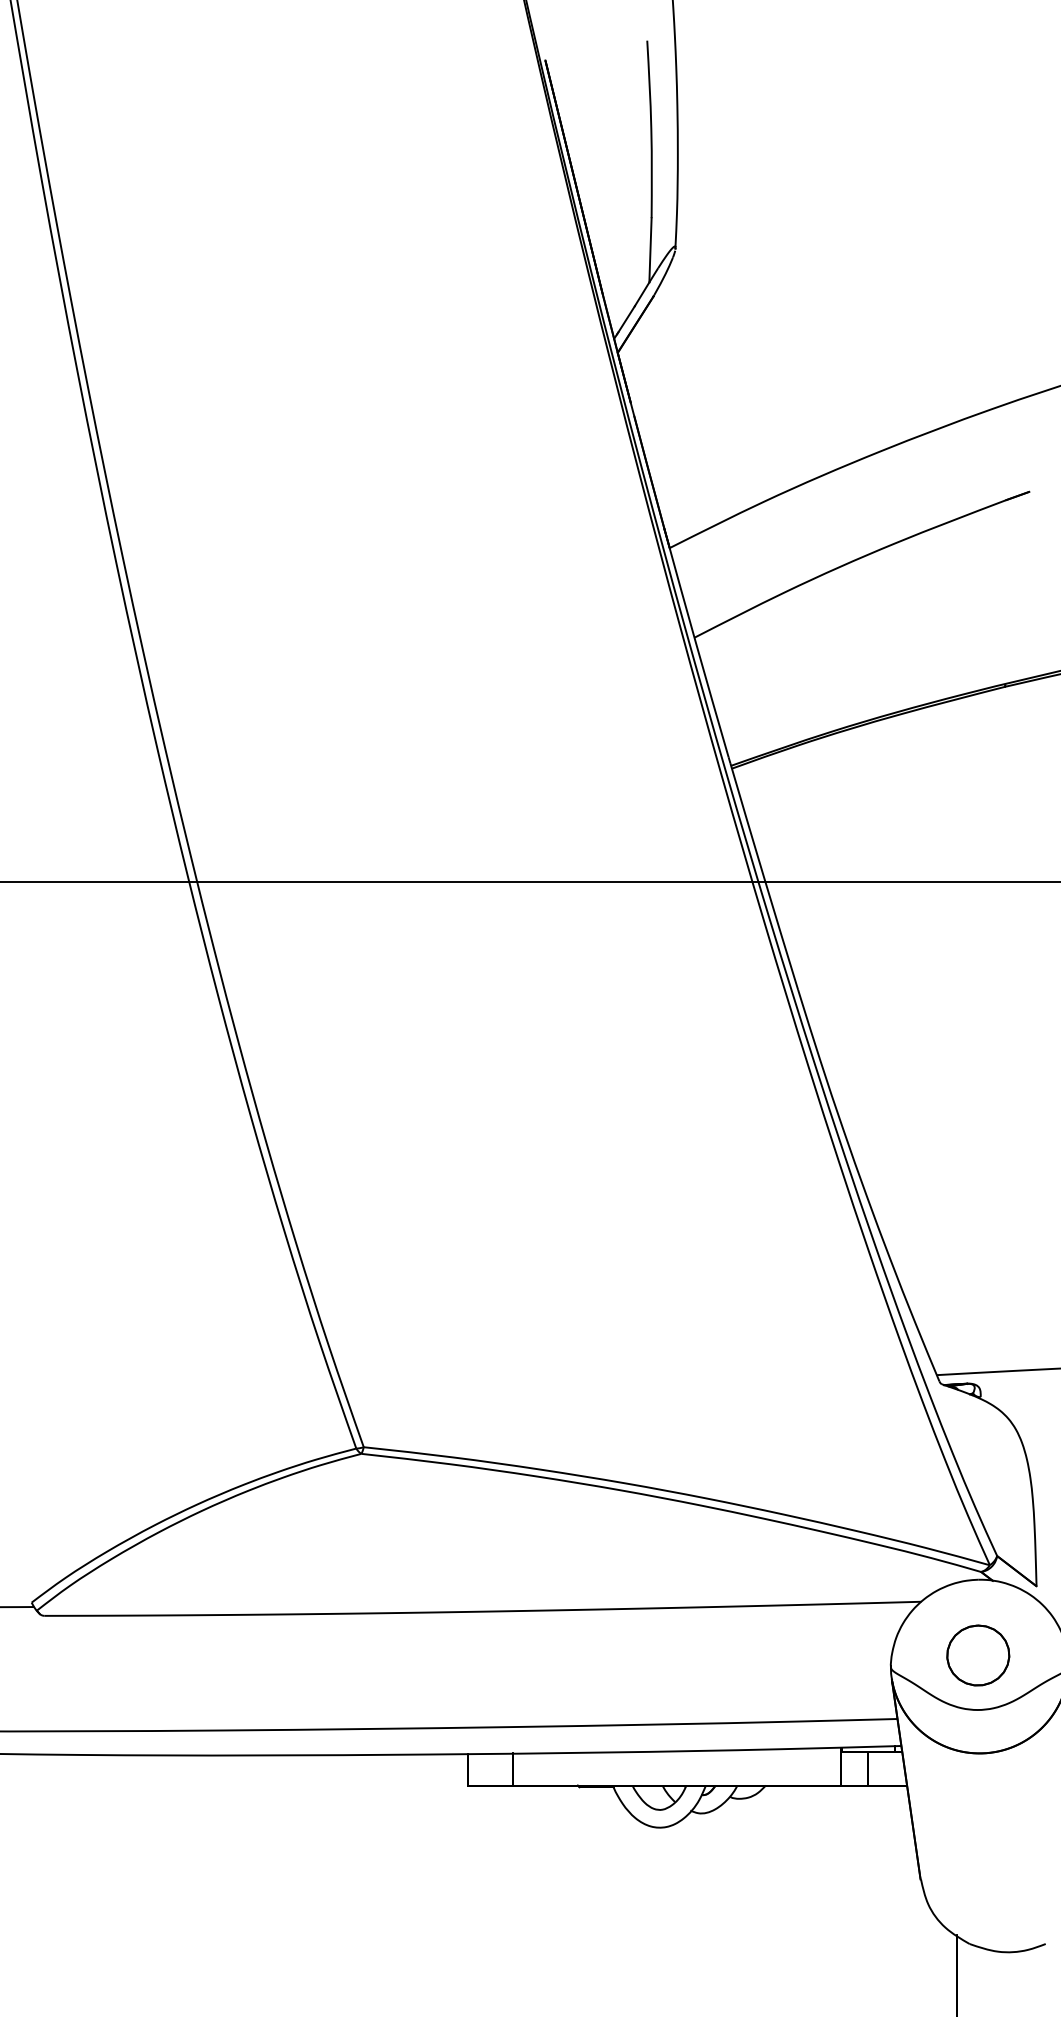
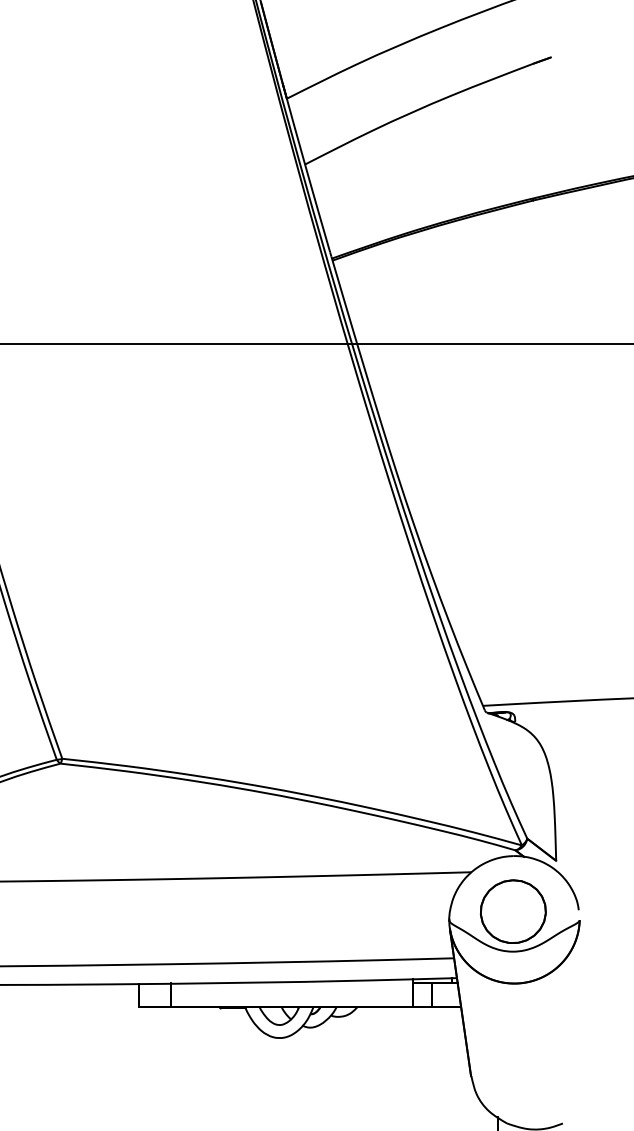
part: (978, 1655) -> (513, 911), size x1.43

